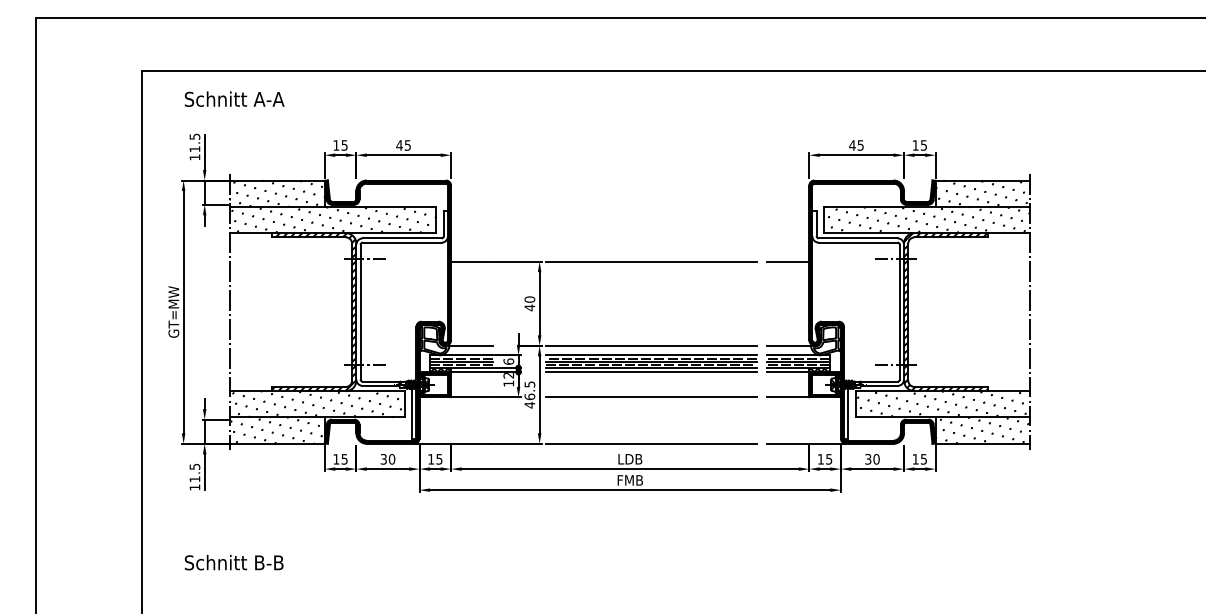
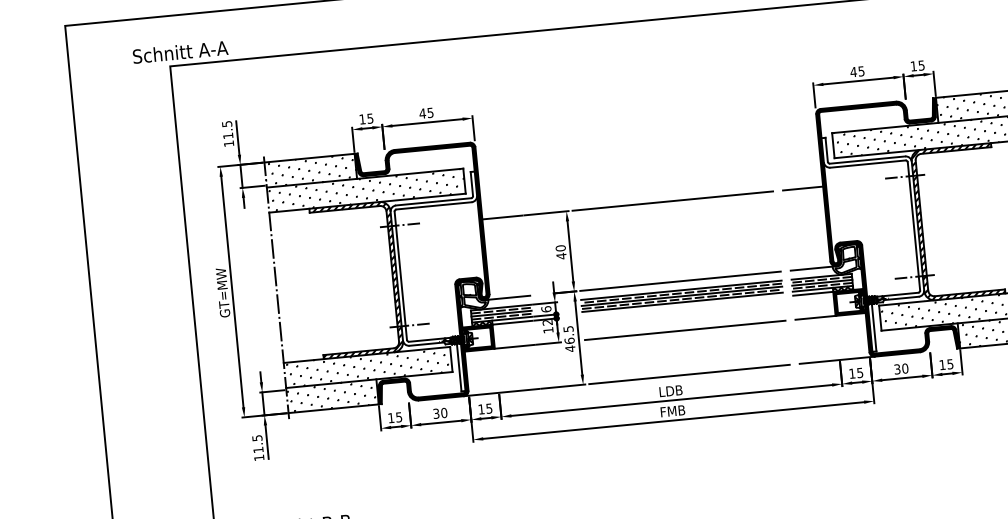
text: (234, 98) -> (180, 51), moved
line: (650, 372) -> (682, 306), removed

